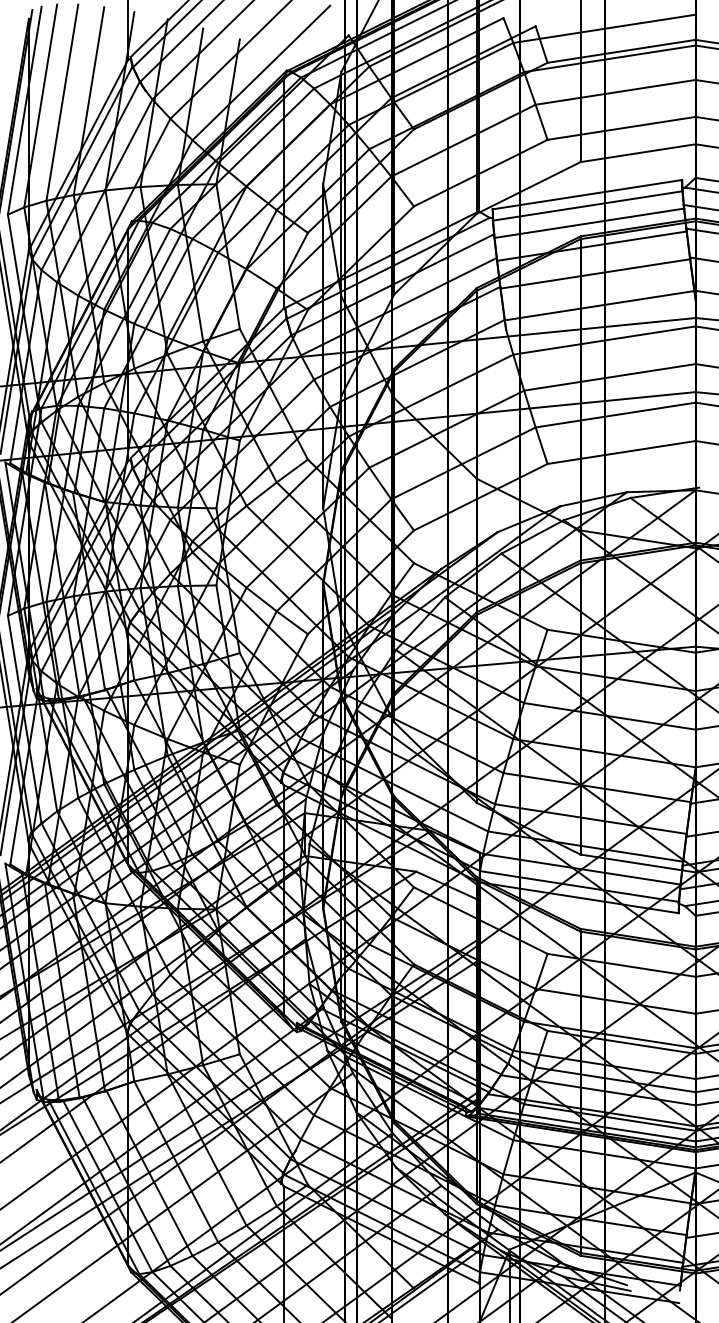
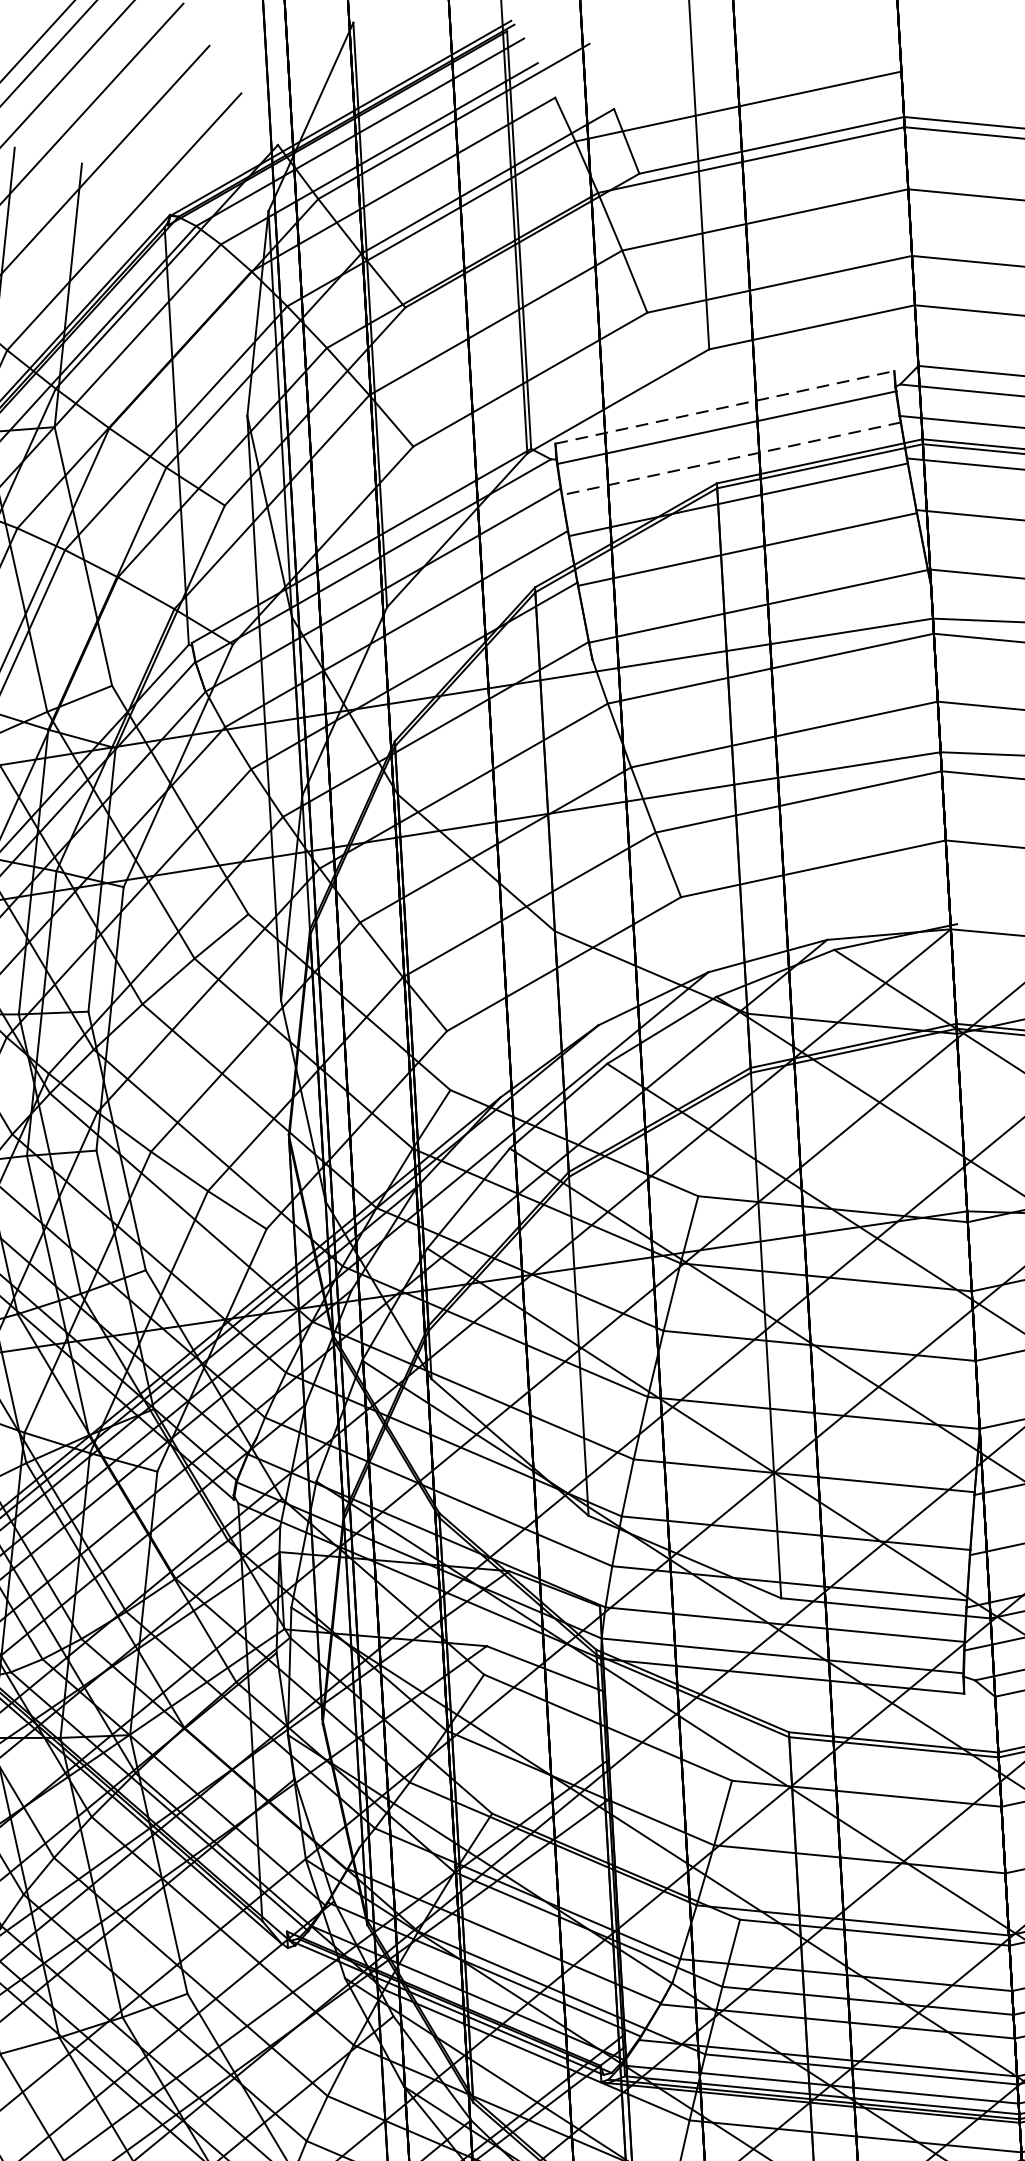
line: (587, 194) -> (725, 407), solid -> dashed
line: (589, 223) -> (731, 459), solid -> dashed

